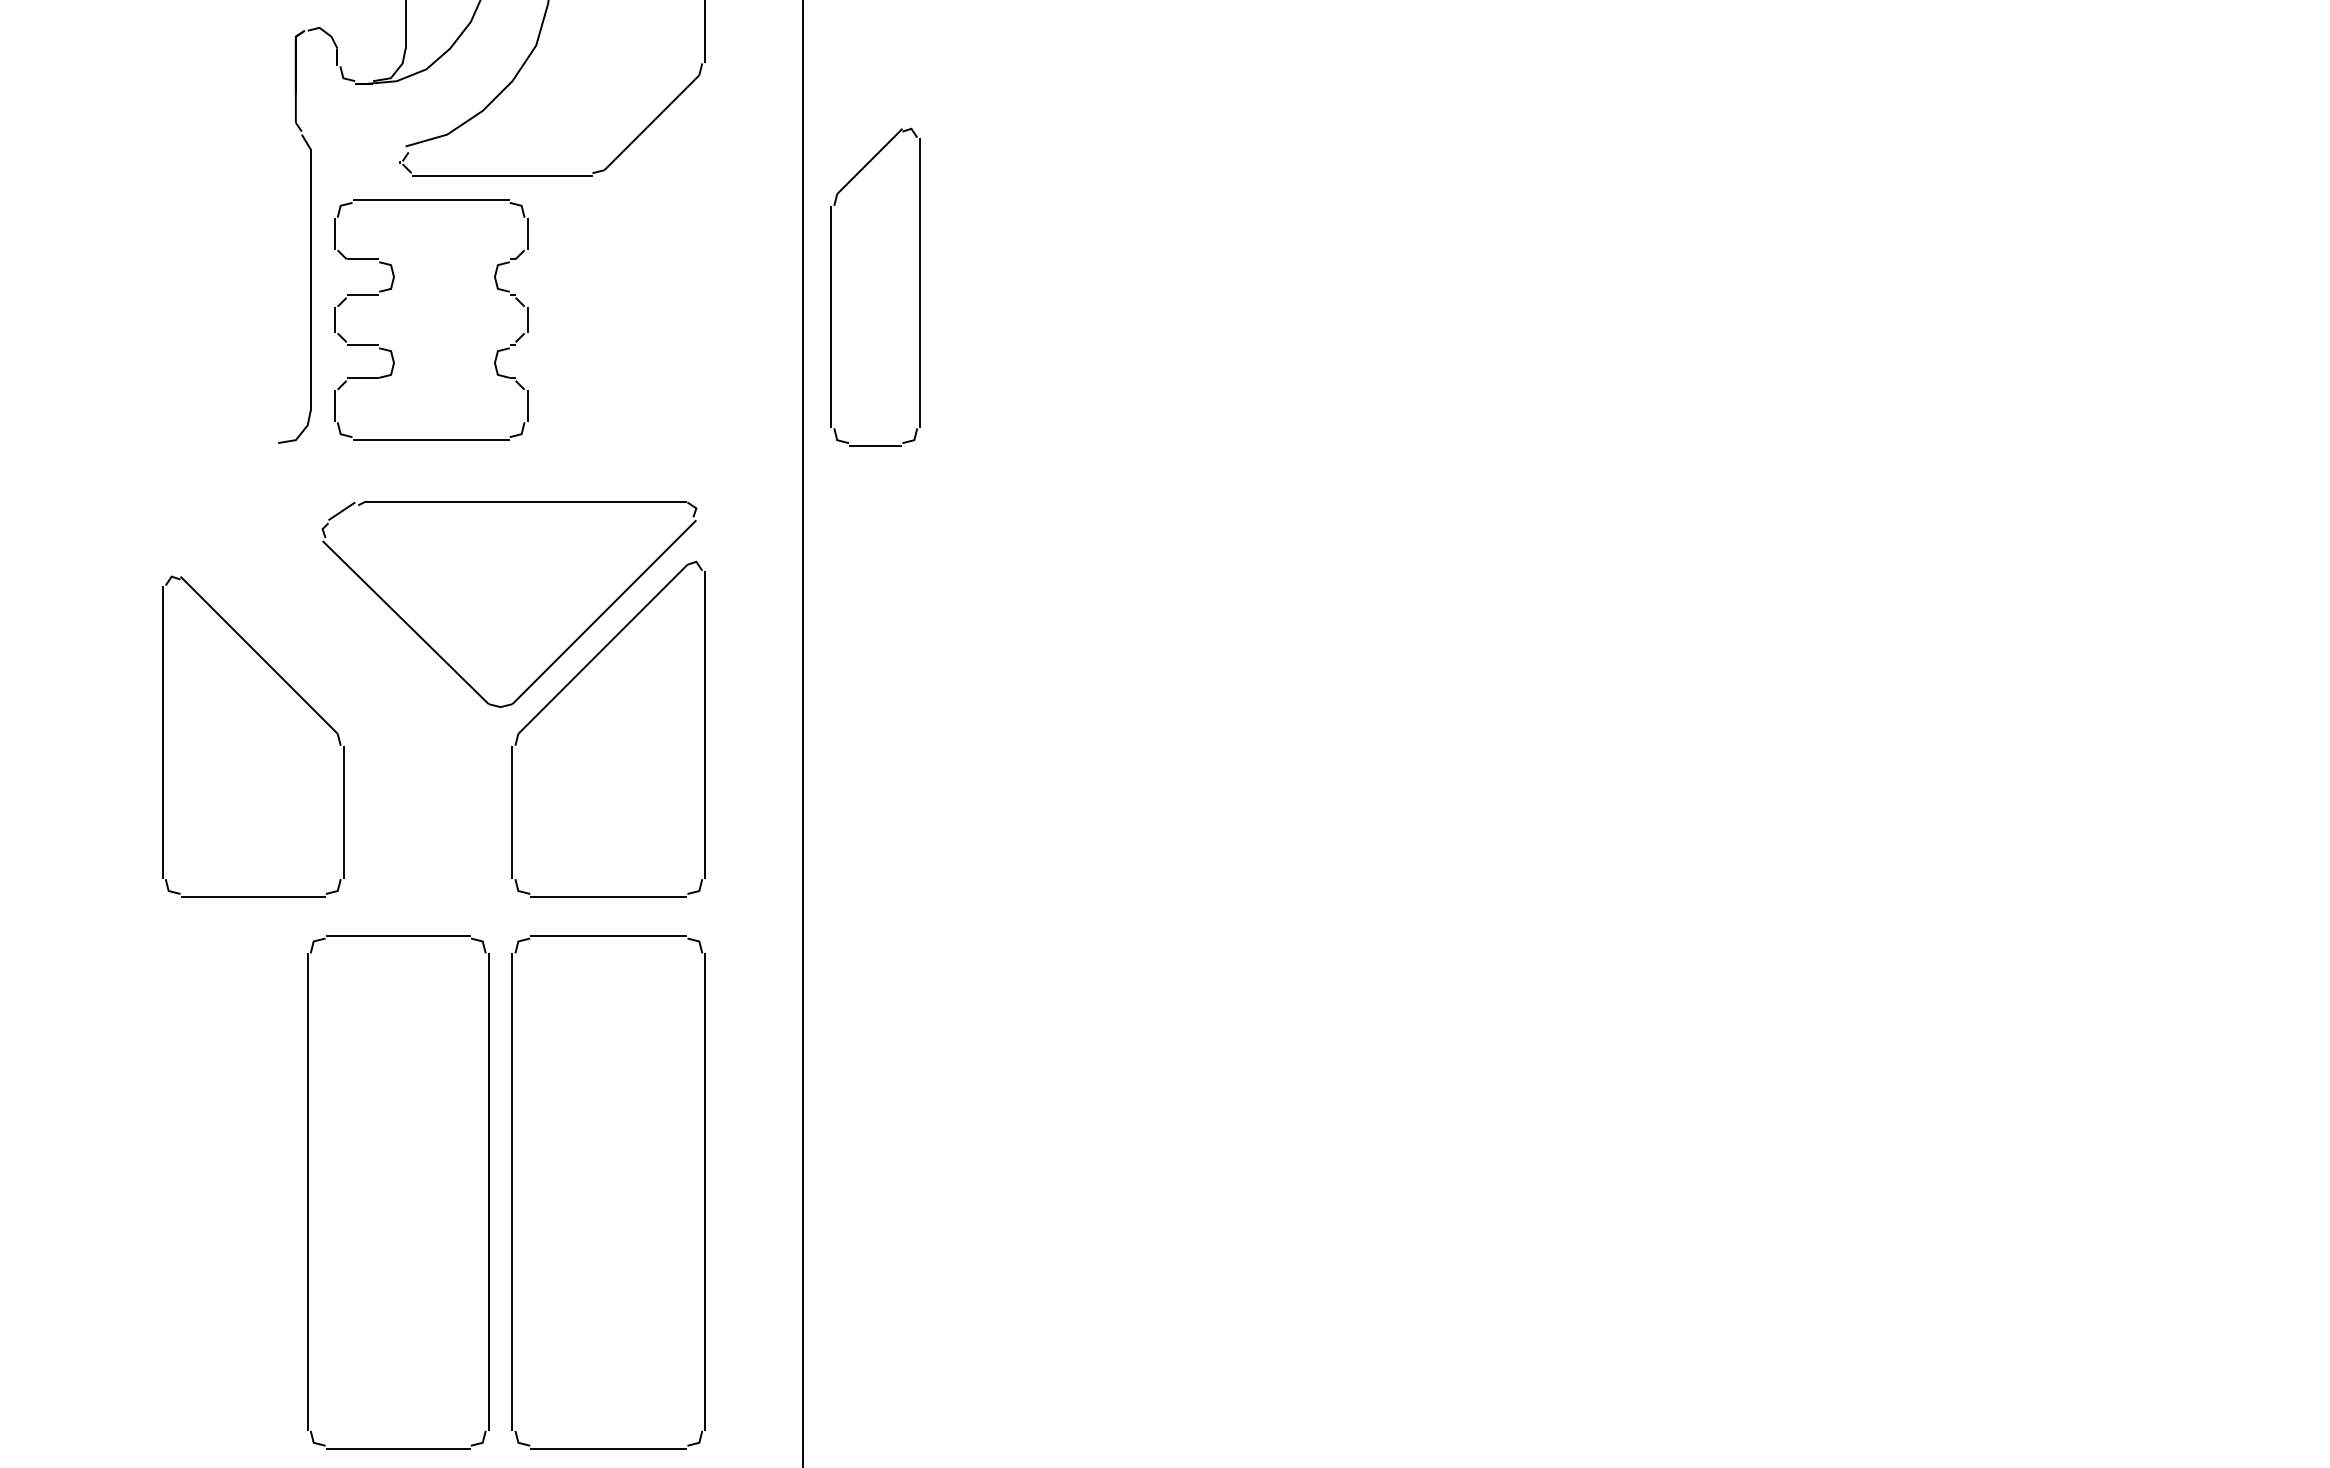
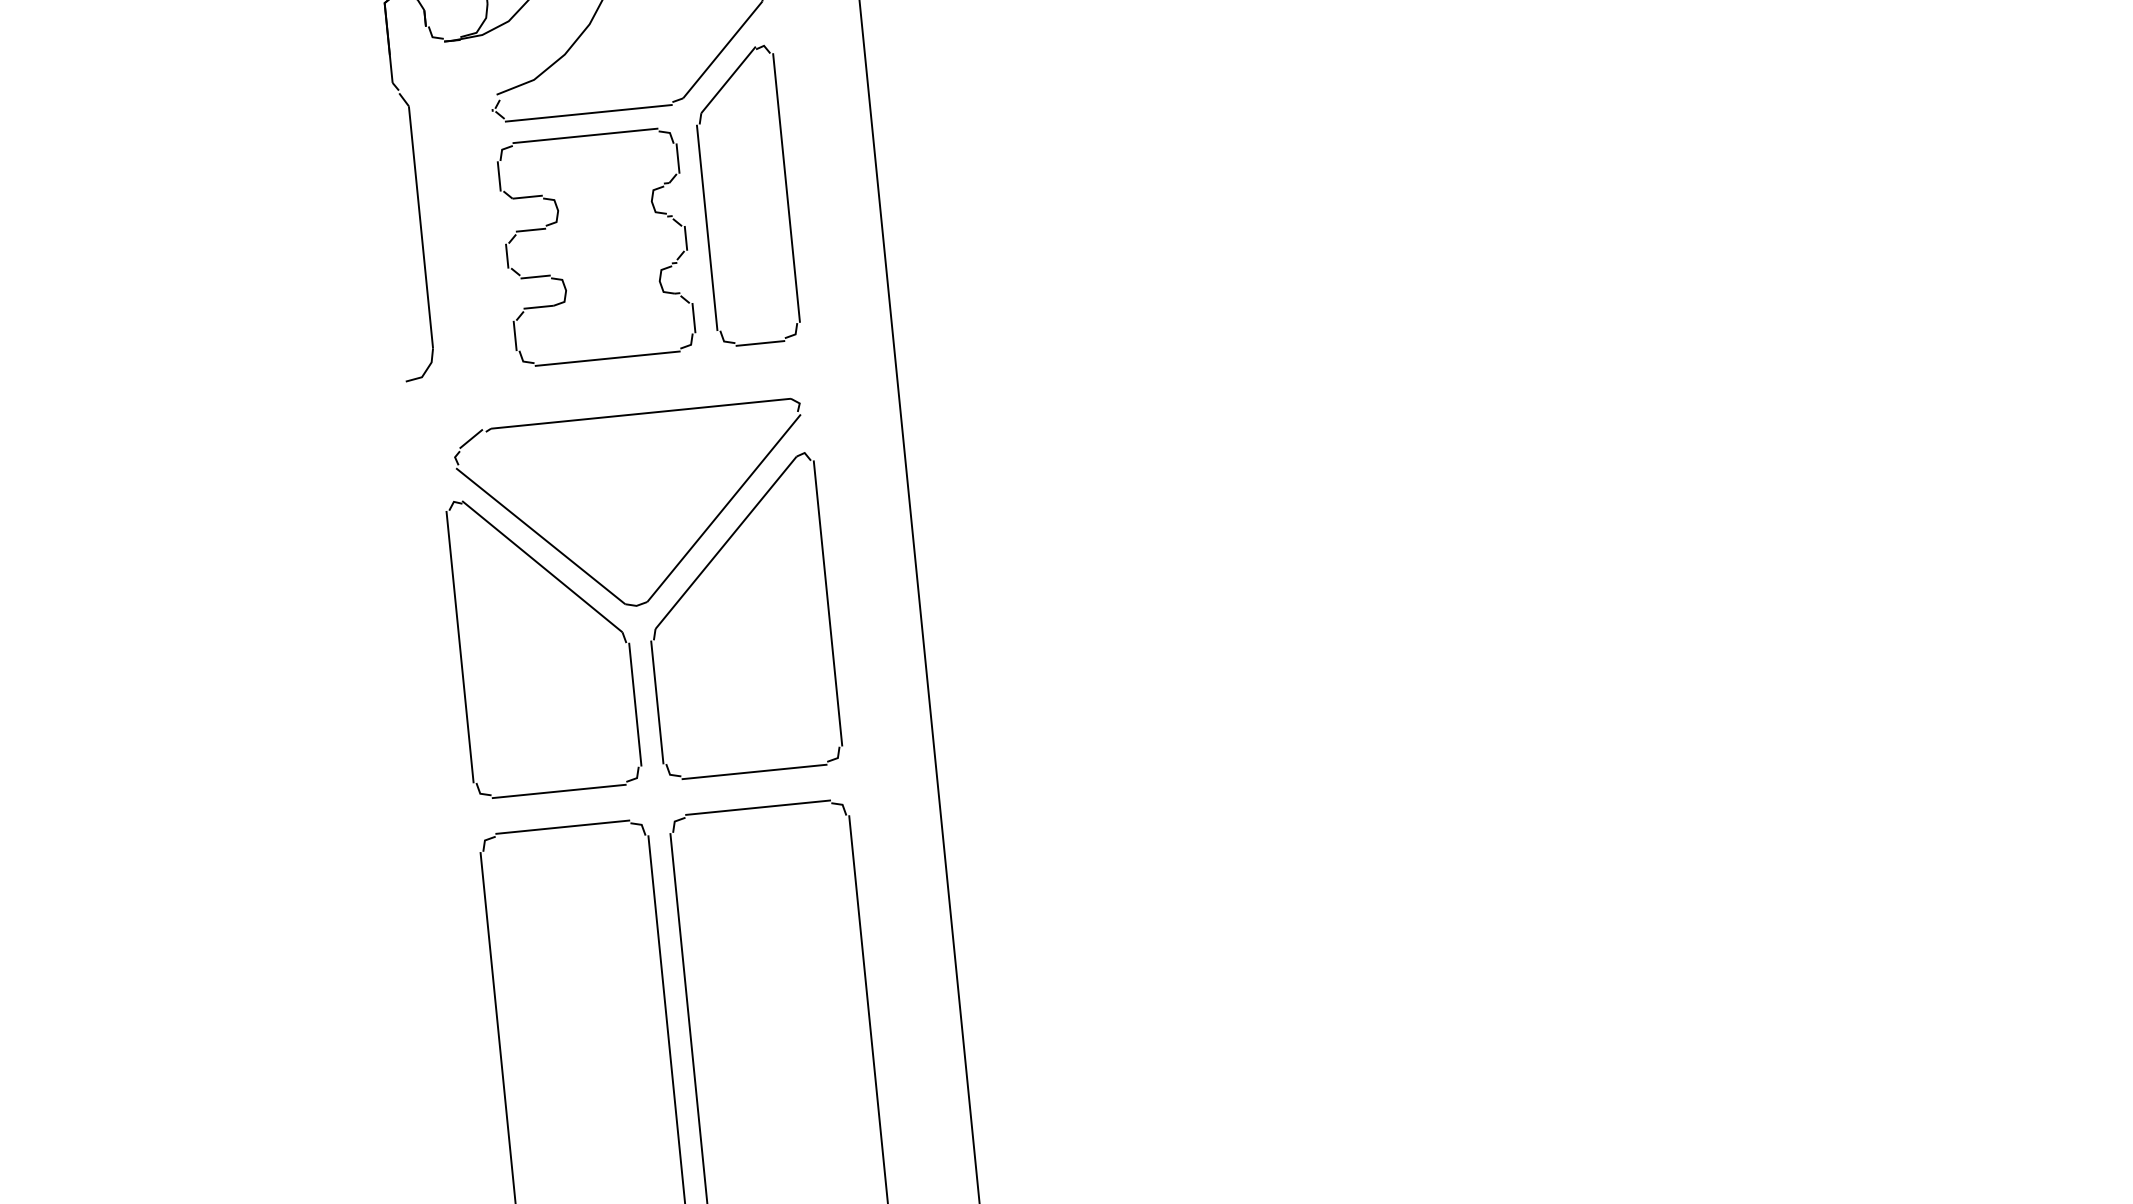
part: (831, 286) -> (704, 199), moved
part: (392, 288) -> (557, 221), moved
part: (296, 693) -> (580, 598), moved

